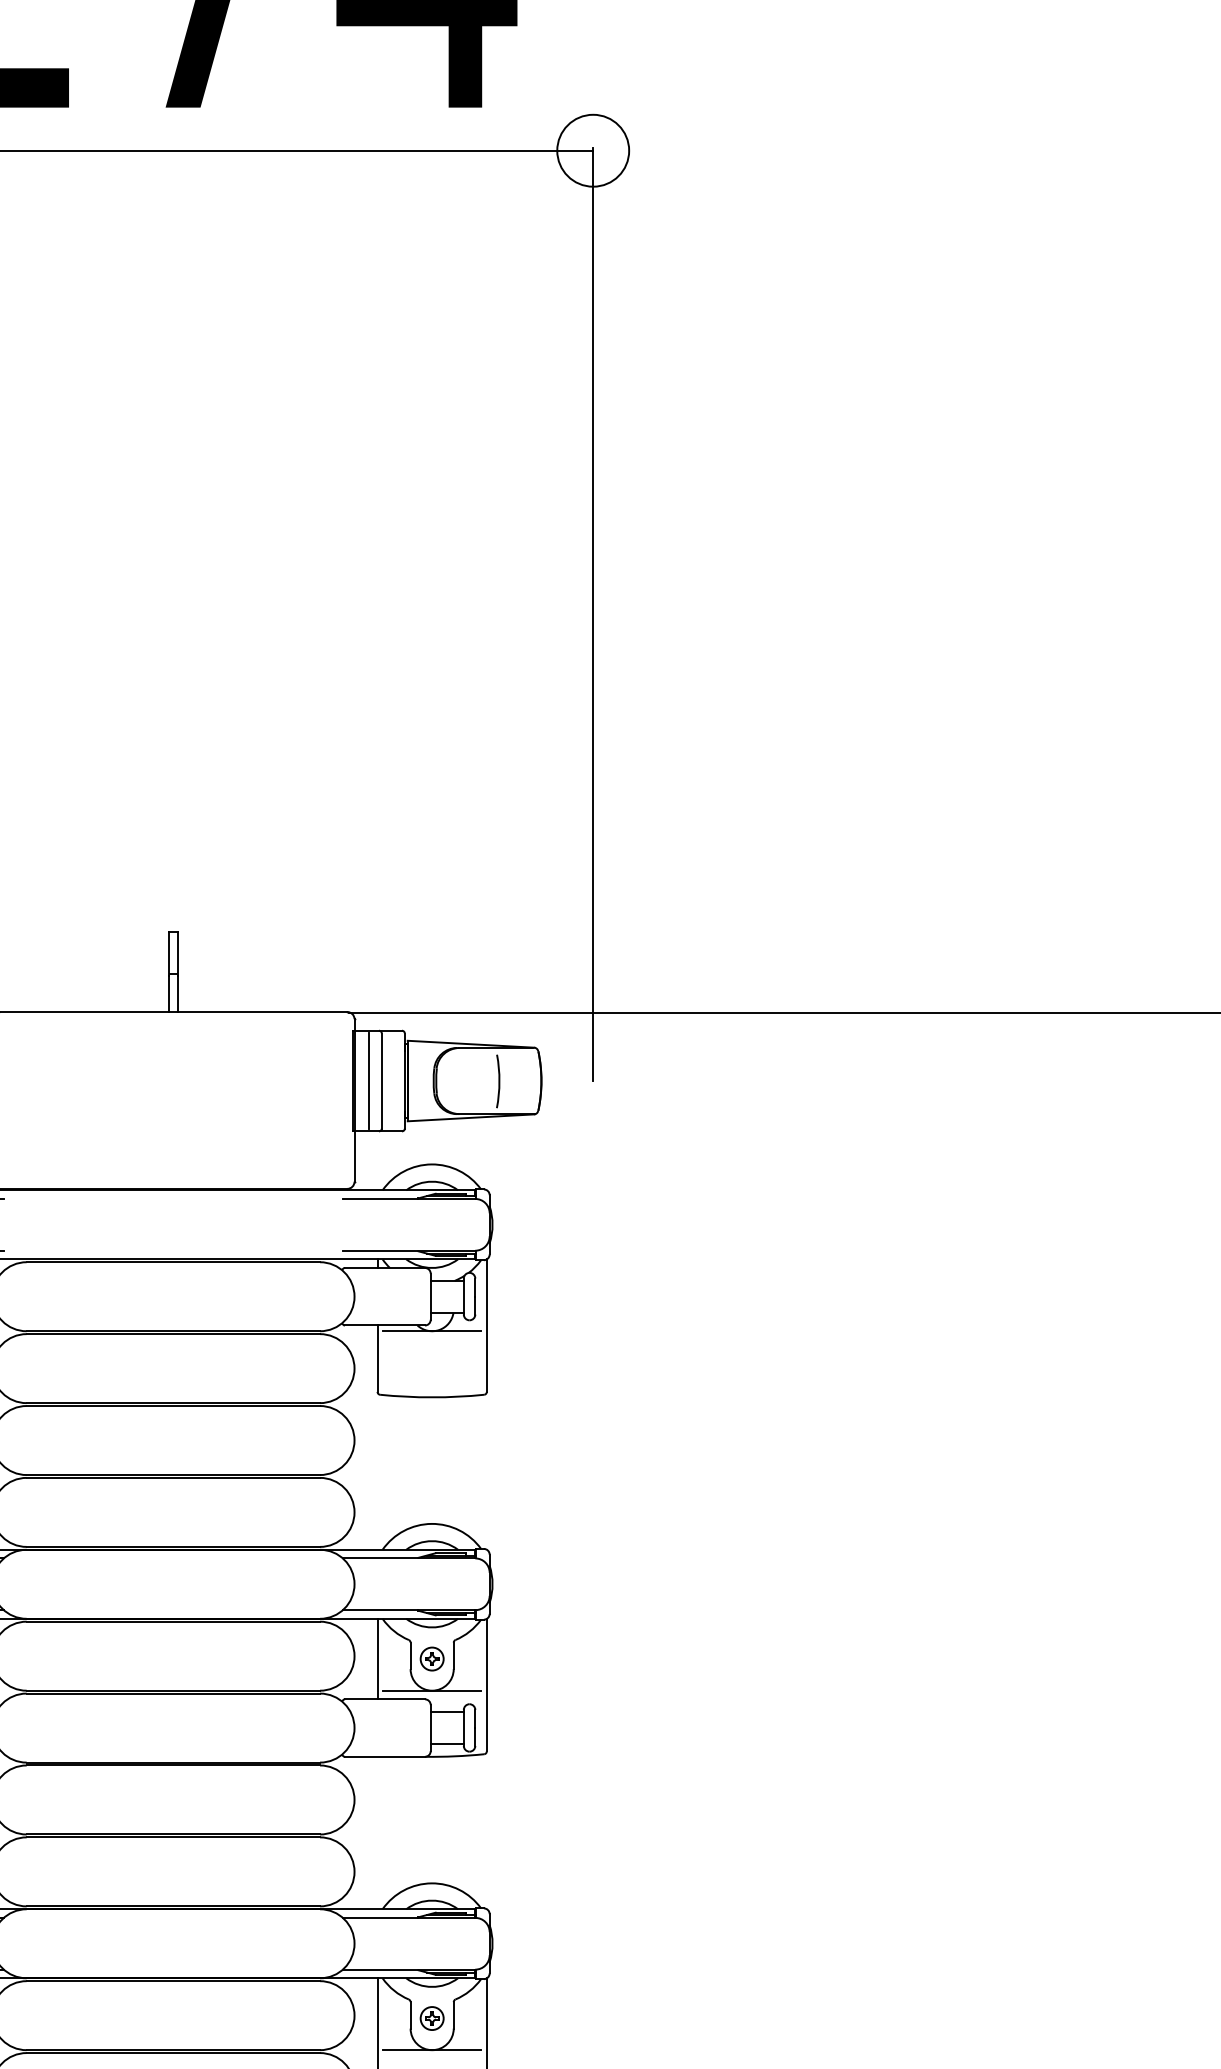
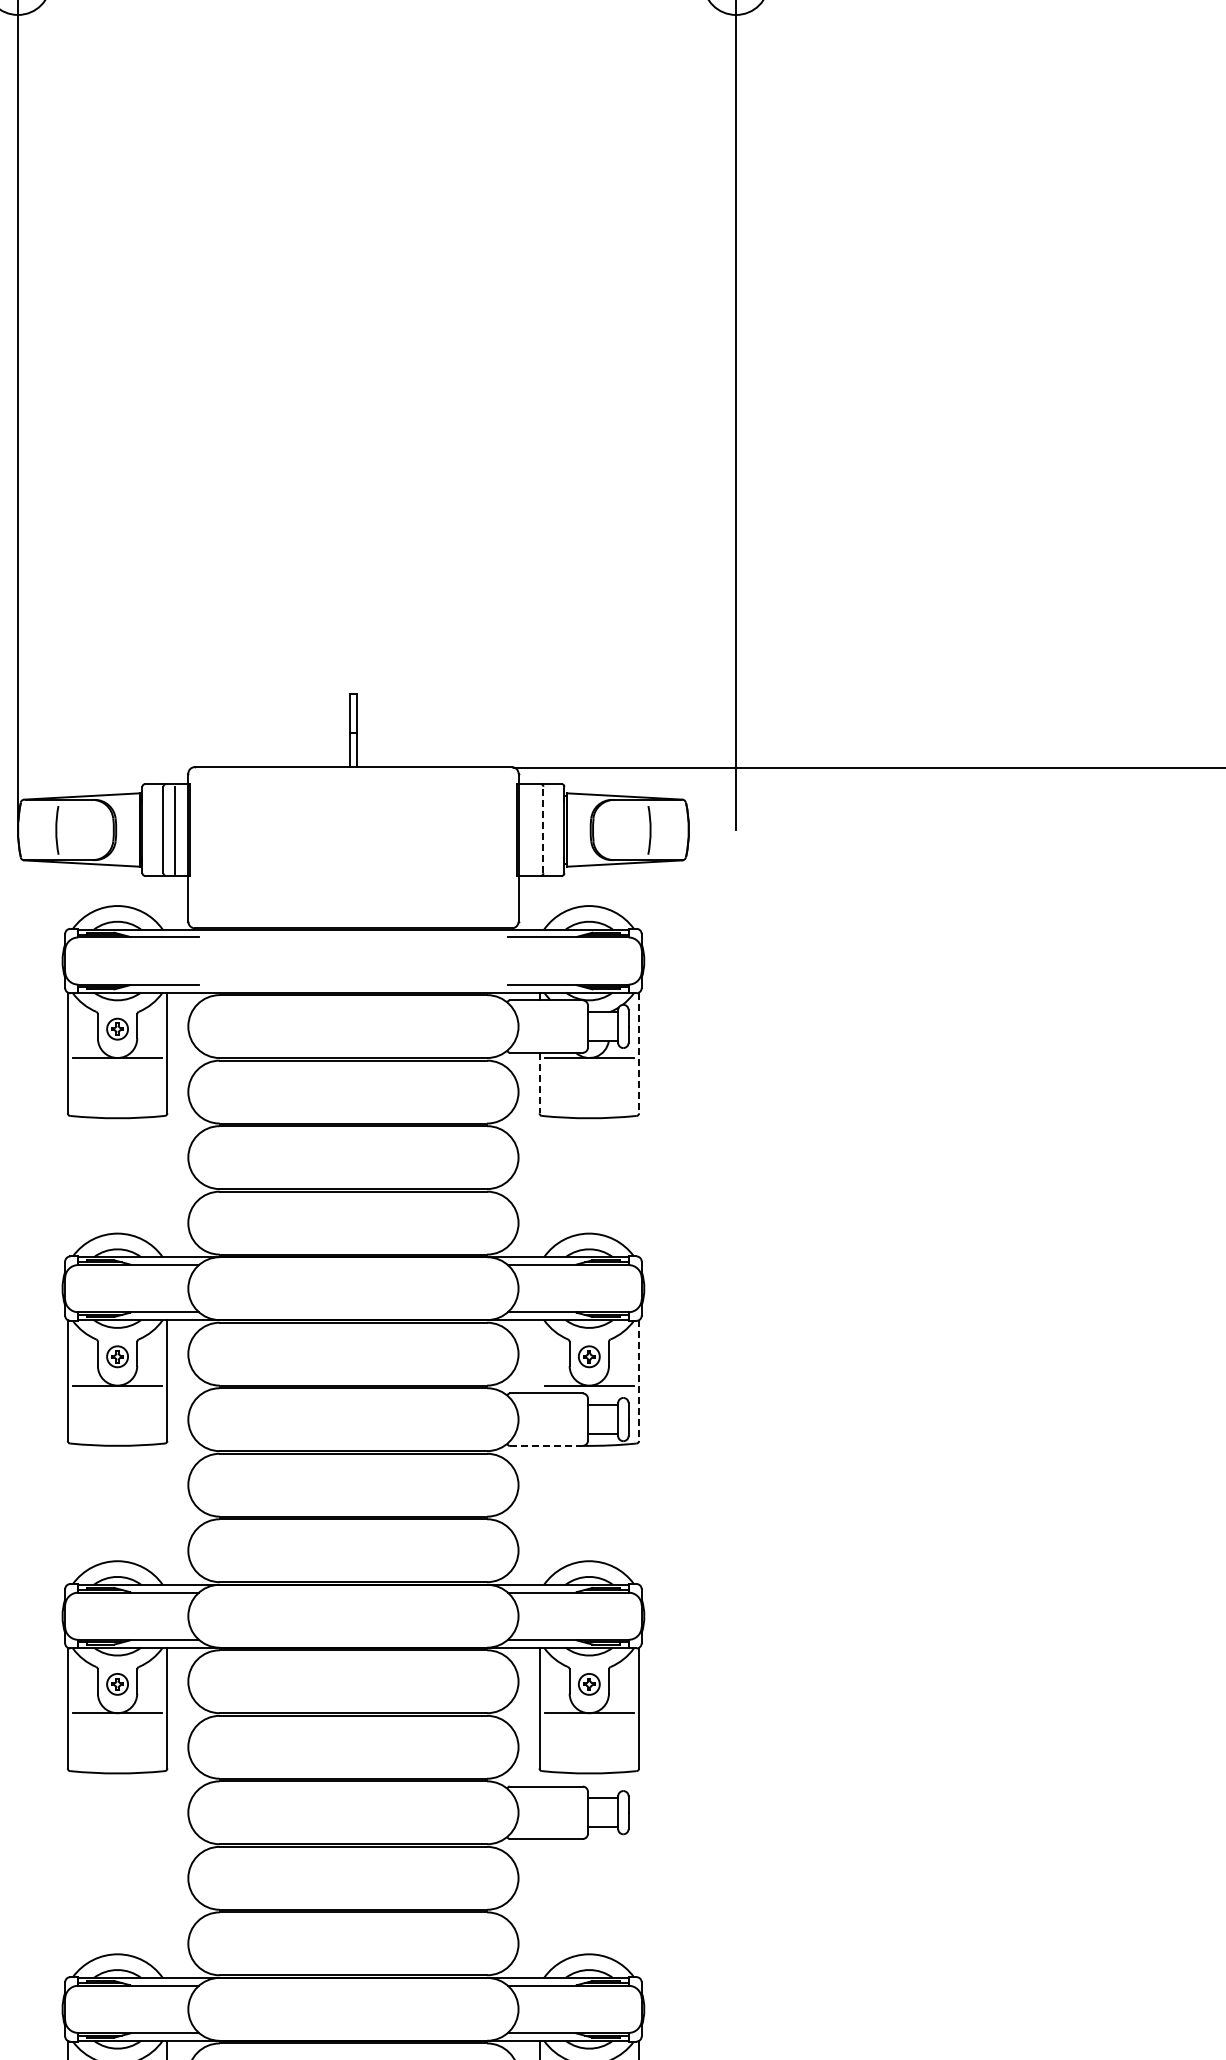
line: (368, 1080) -> (531, 829), removed
line: (381, 1080) -> (543, 829), solid -> dashed
line: (487, 1326) -> (639, 1053), solid -> dashed
line: (377, 1359) -> (539, 1083), solid -> dashed
line: (377, 1658) -> (539, 1356), removed
line: (487, 1686) -> (639, 1381), solid -> dashed
line: (384, 1756) -> (545, 1445), solid -> dashed

